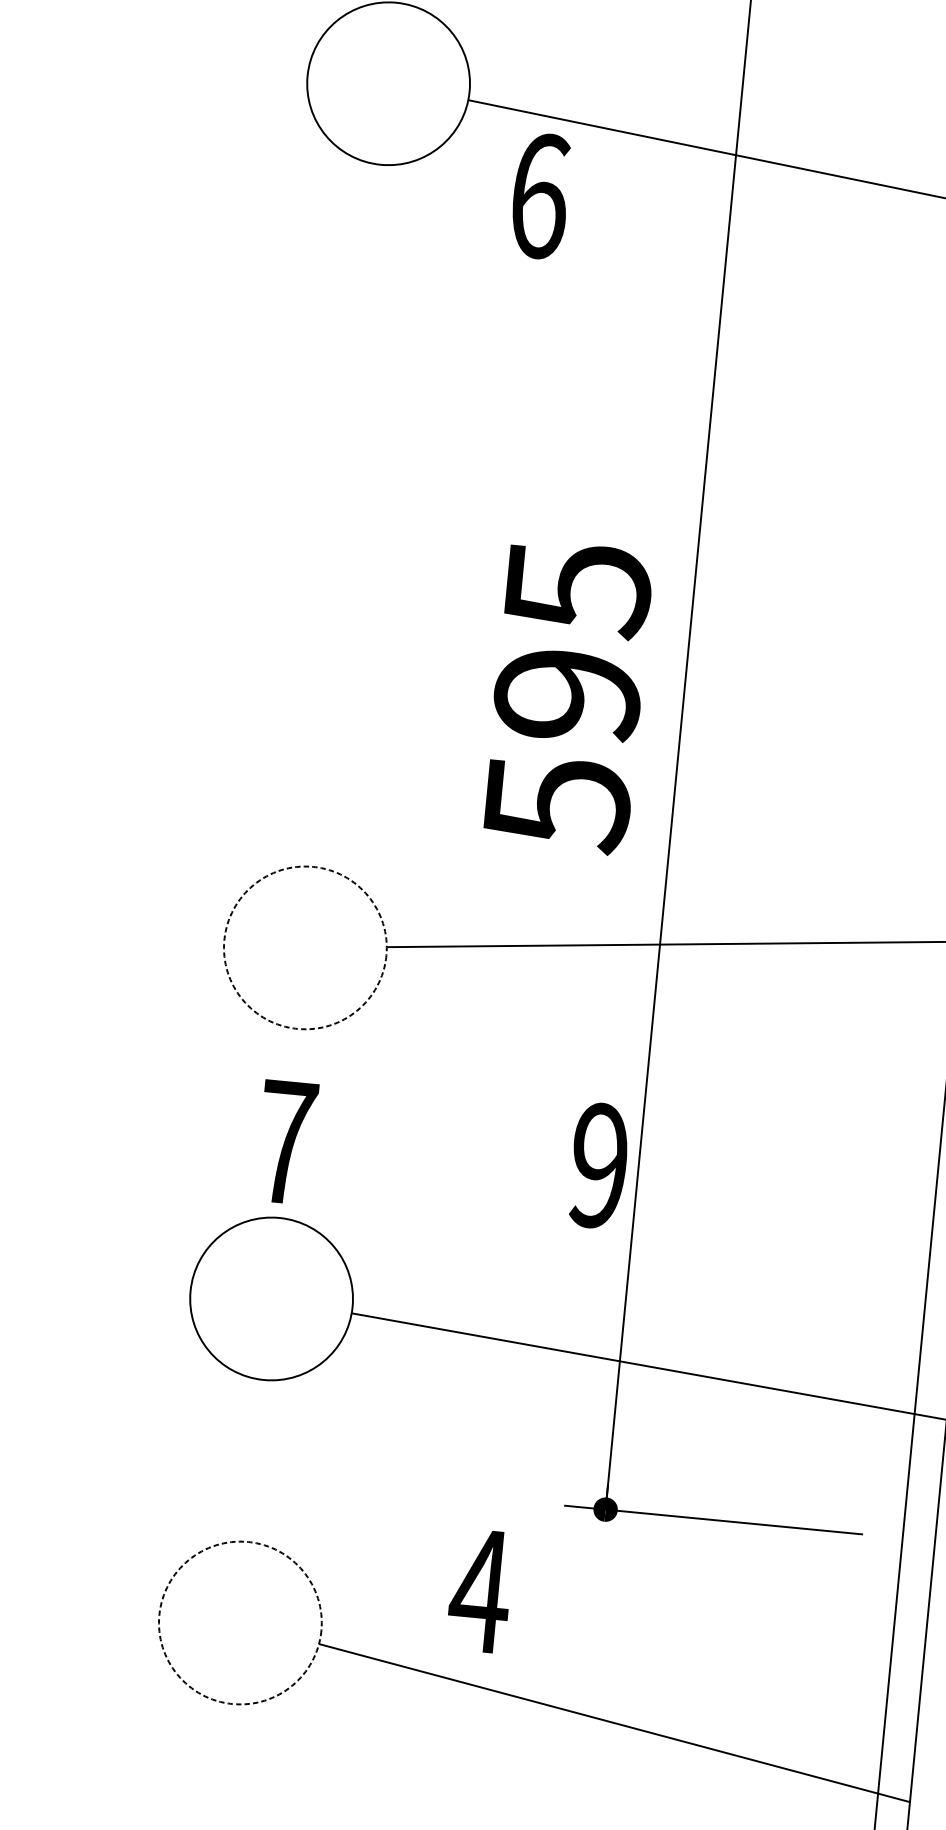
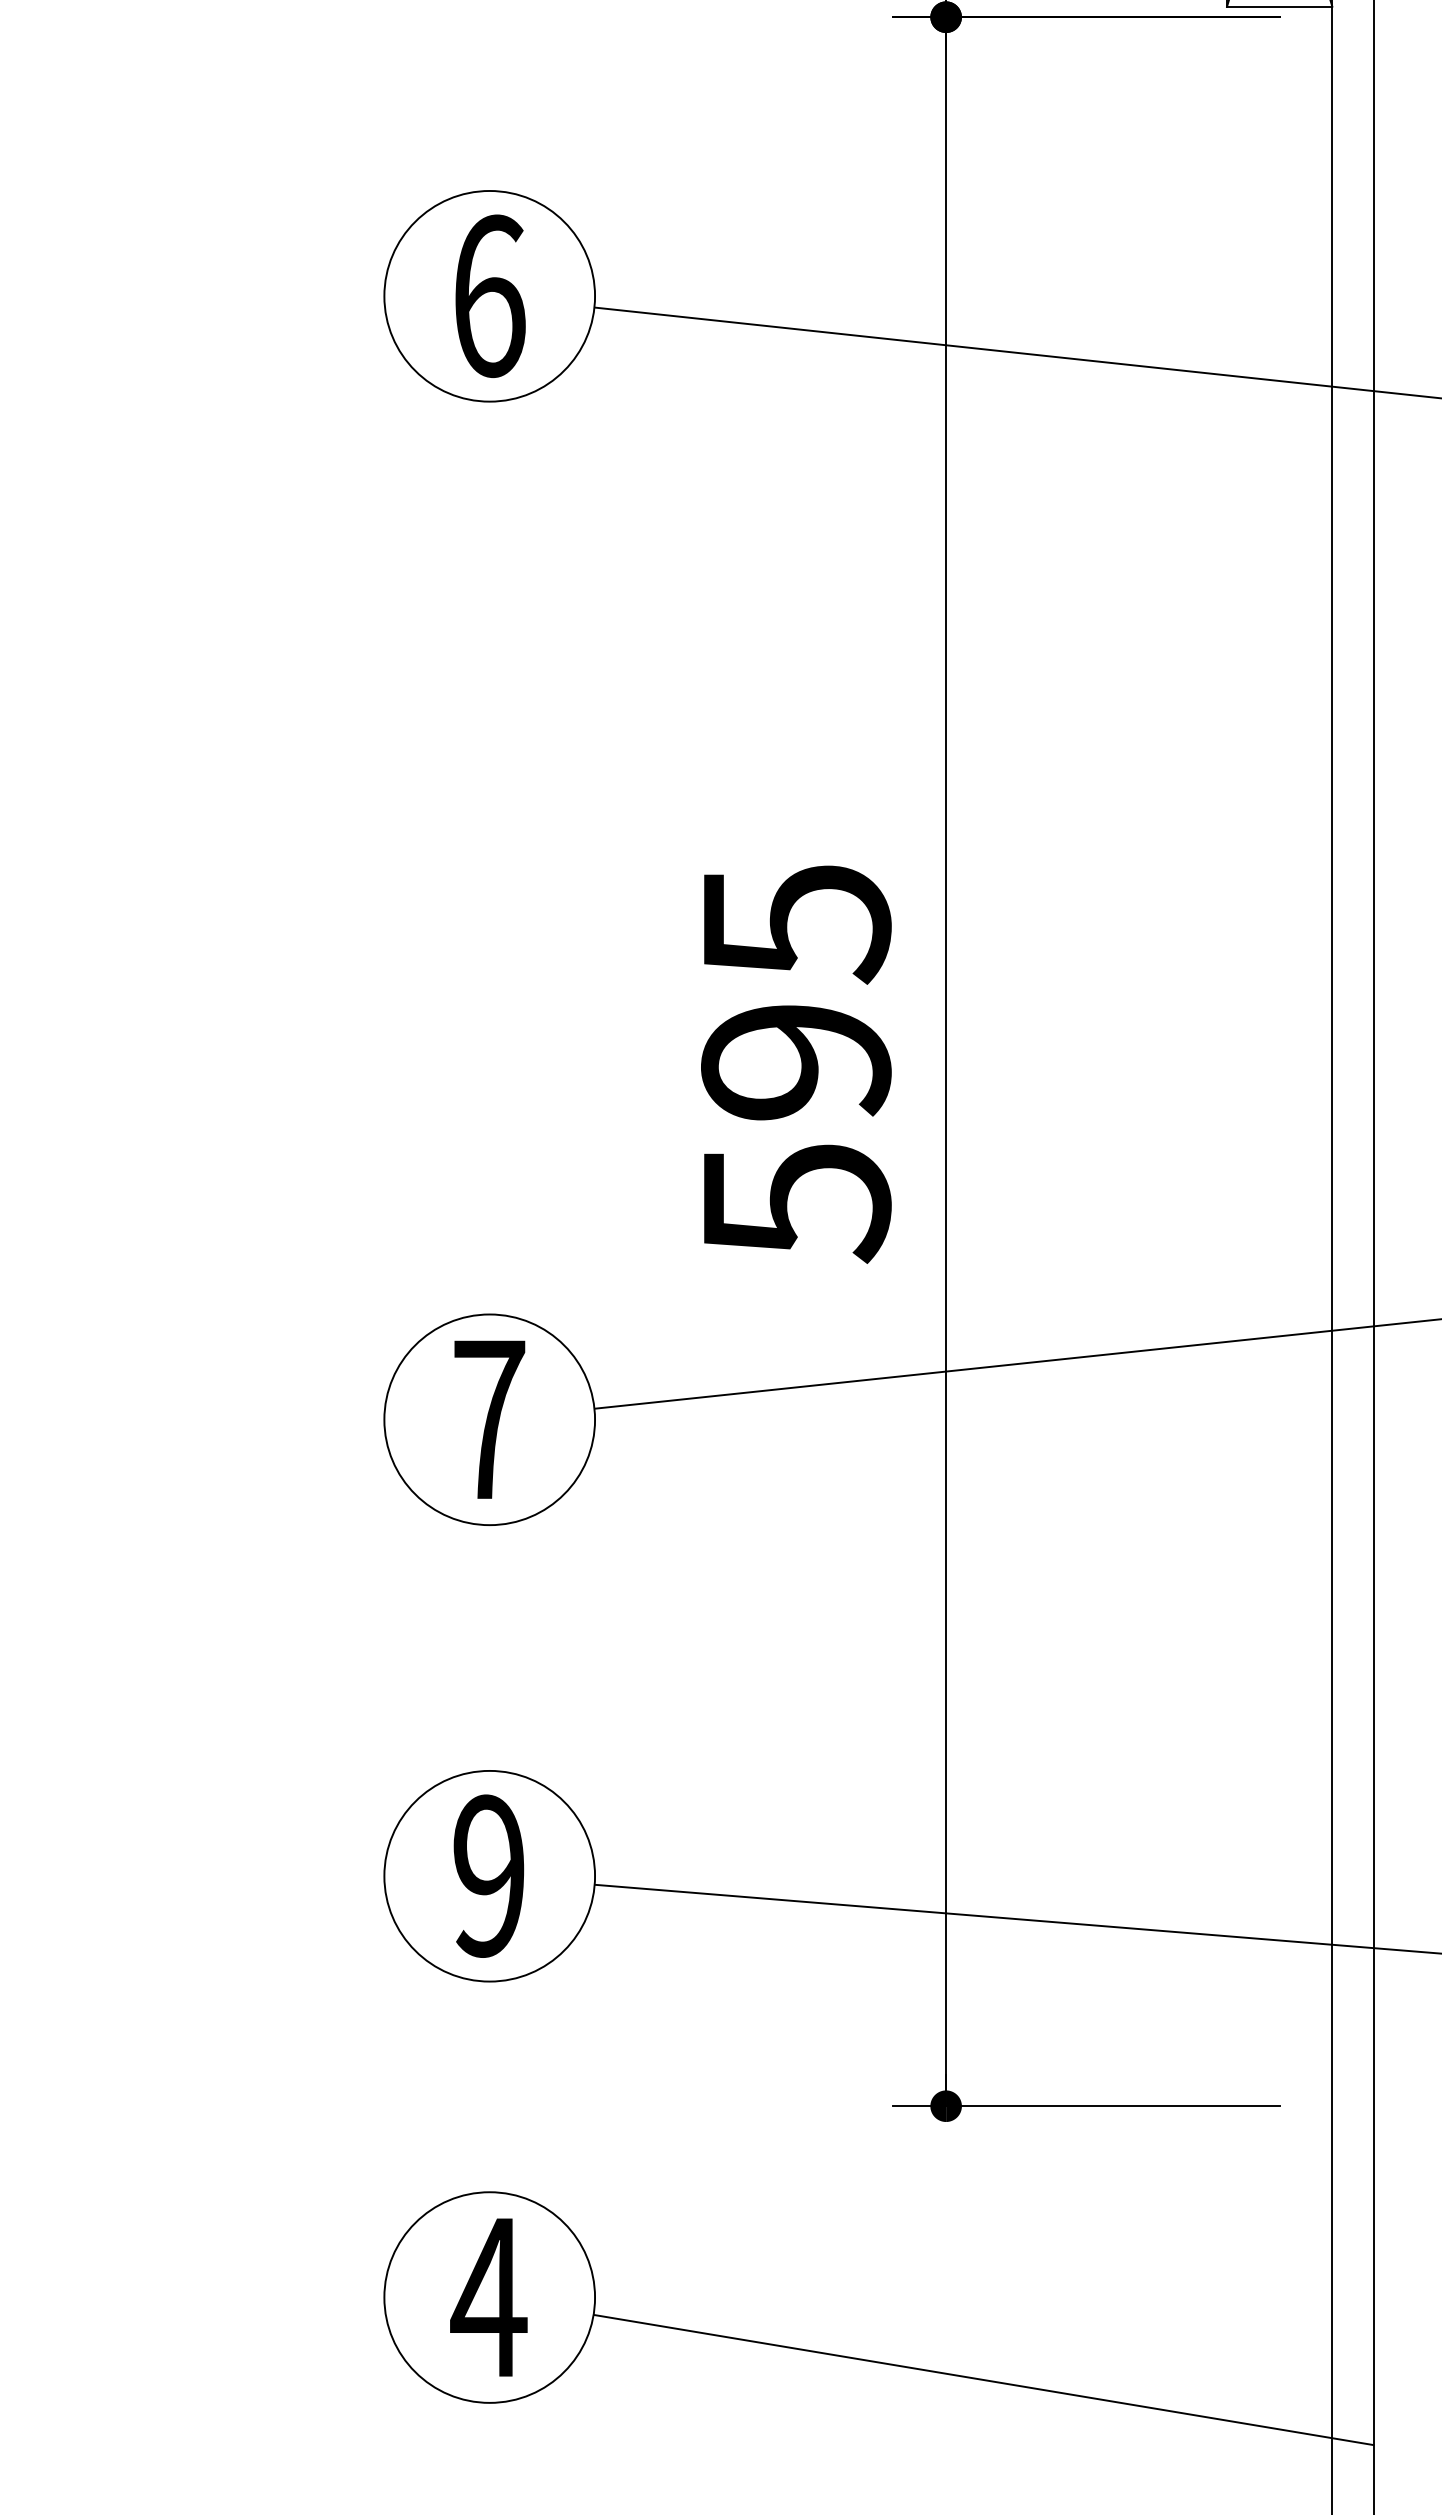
text: (540, 195) -> (490, 295), moved
circle: (305, 947) -> (489, 1419), dashed -> solid
text: (286, 1142) -> (489, 1419), moved
text: (598, 1165) -> (488, 1875), moved
text: (480, 1590) -> (488, 2297), moved
circle: (240, 1622) -> (489, 2297), dashed -> solid

